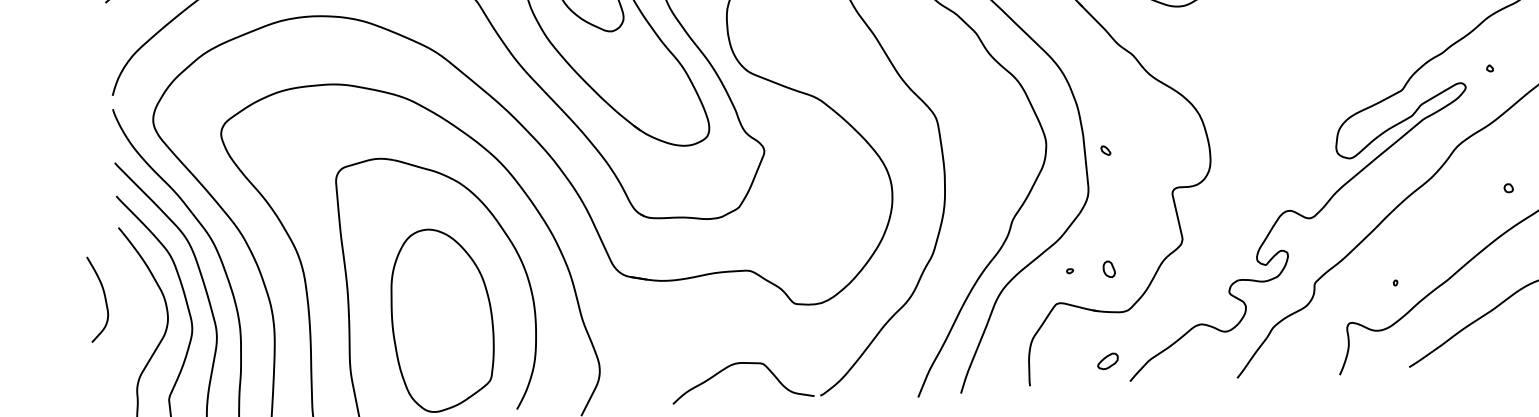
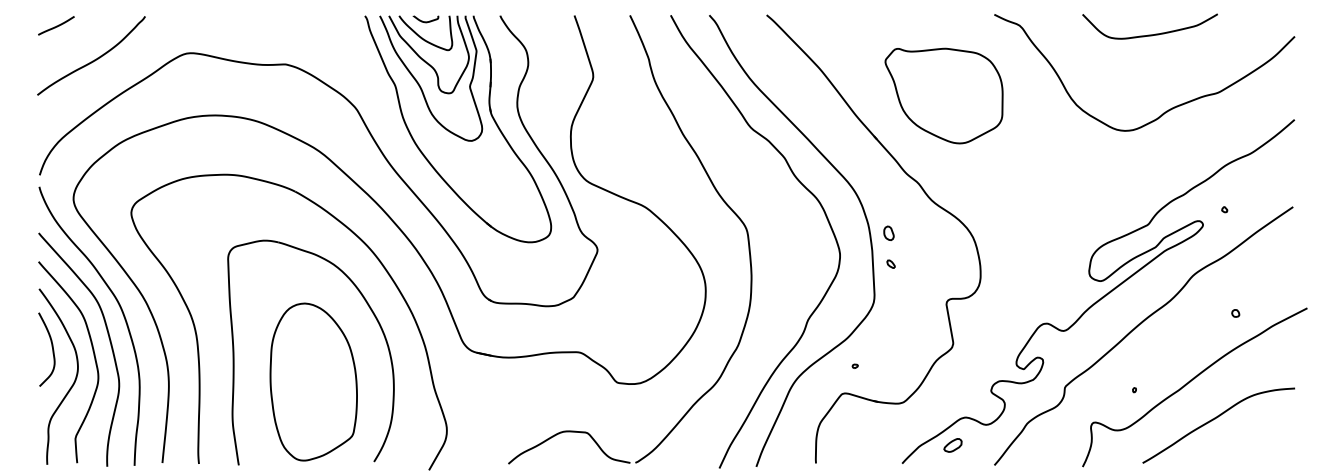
part: (1108, 268) -> (888, 232), moved
curve: (103, 296) -> (51, 347), moved
part: (1107, 361) -> (952, 445), moved

